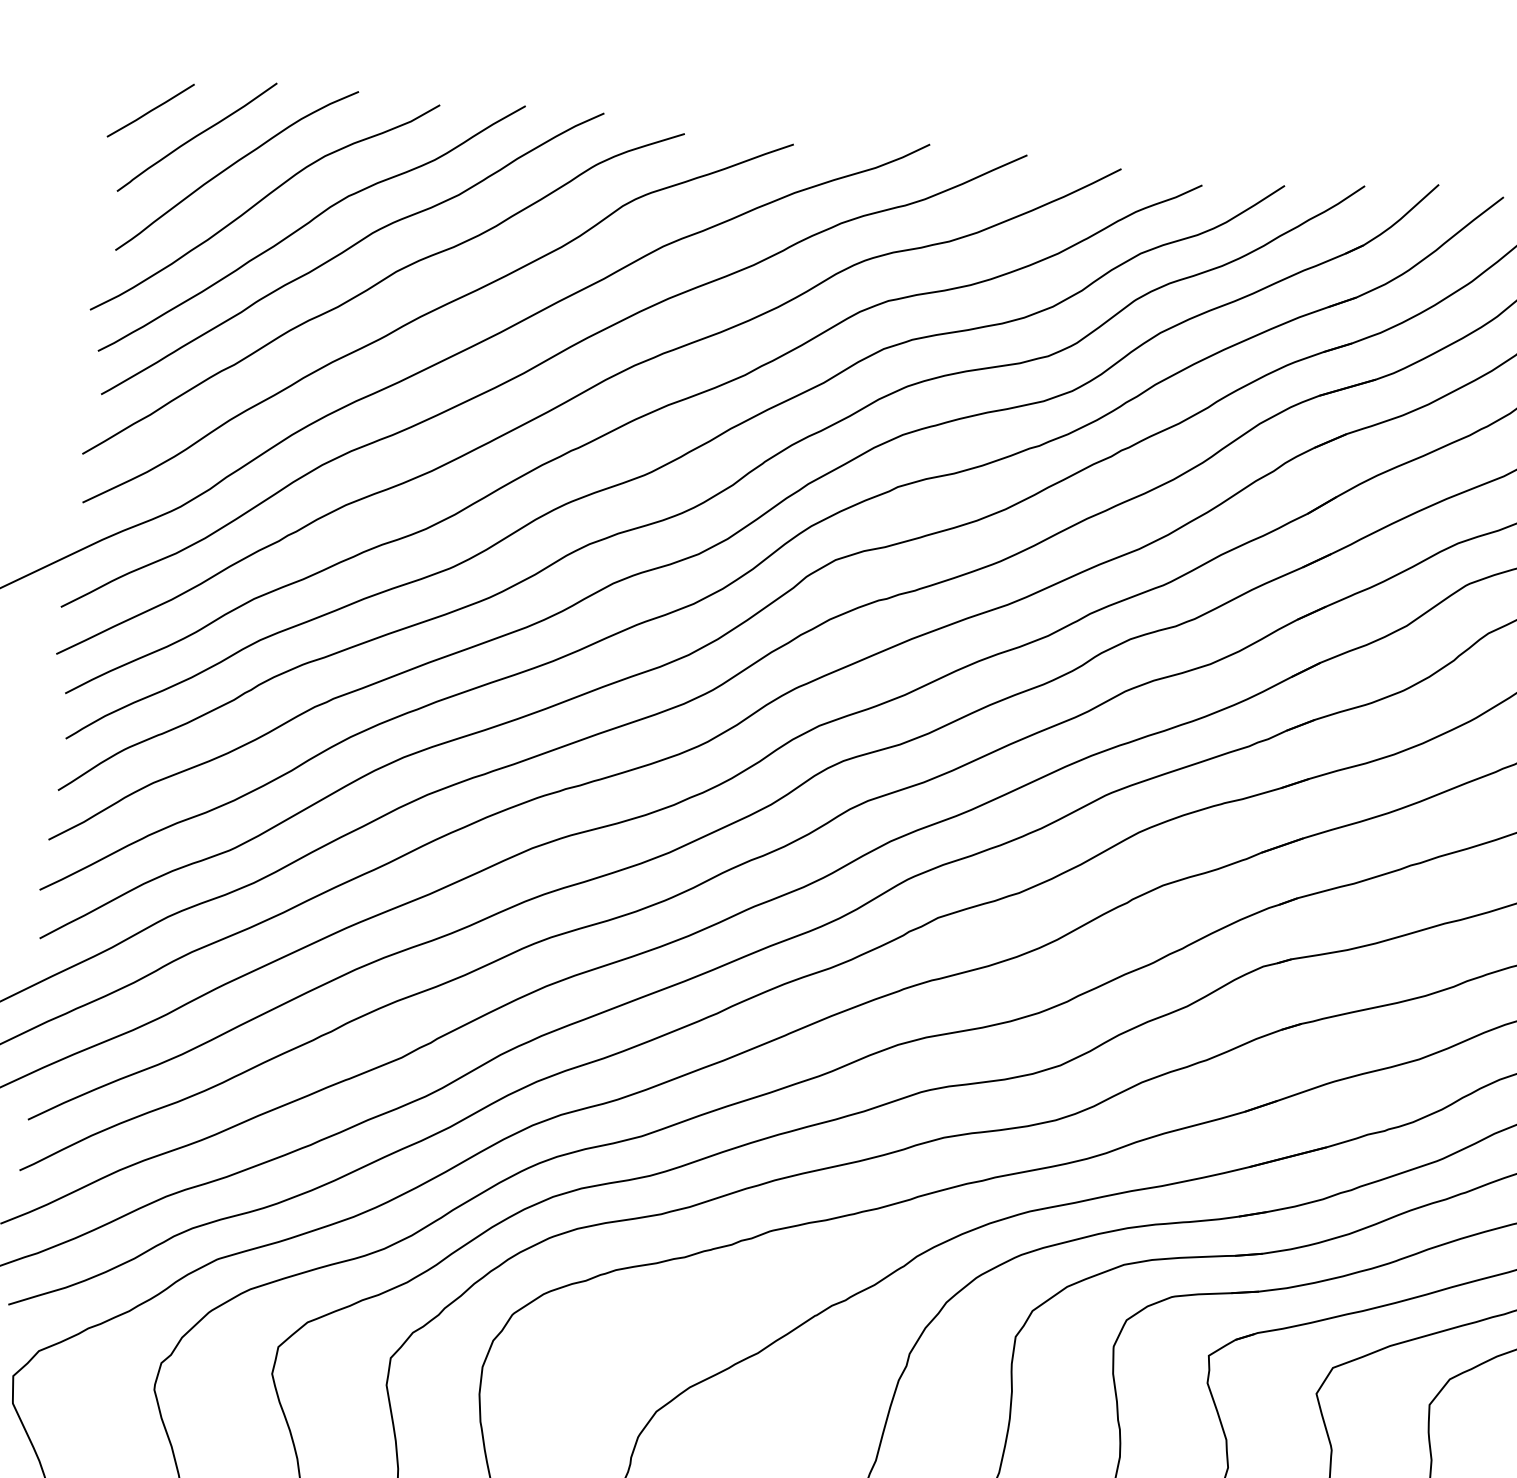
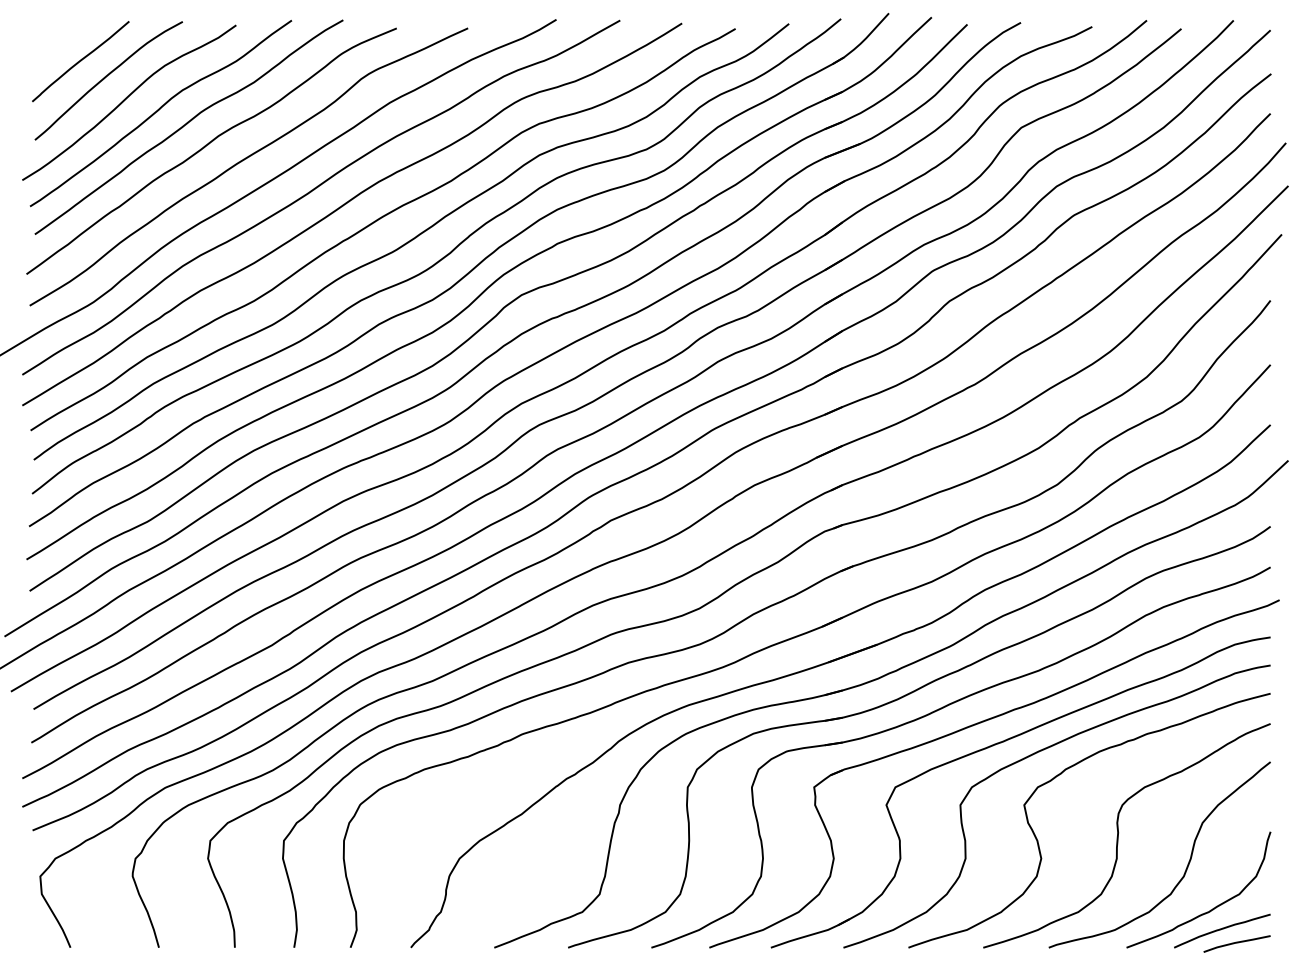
line: (151, 111) -> (49, 47), removed

